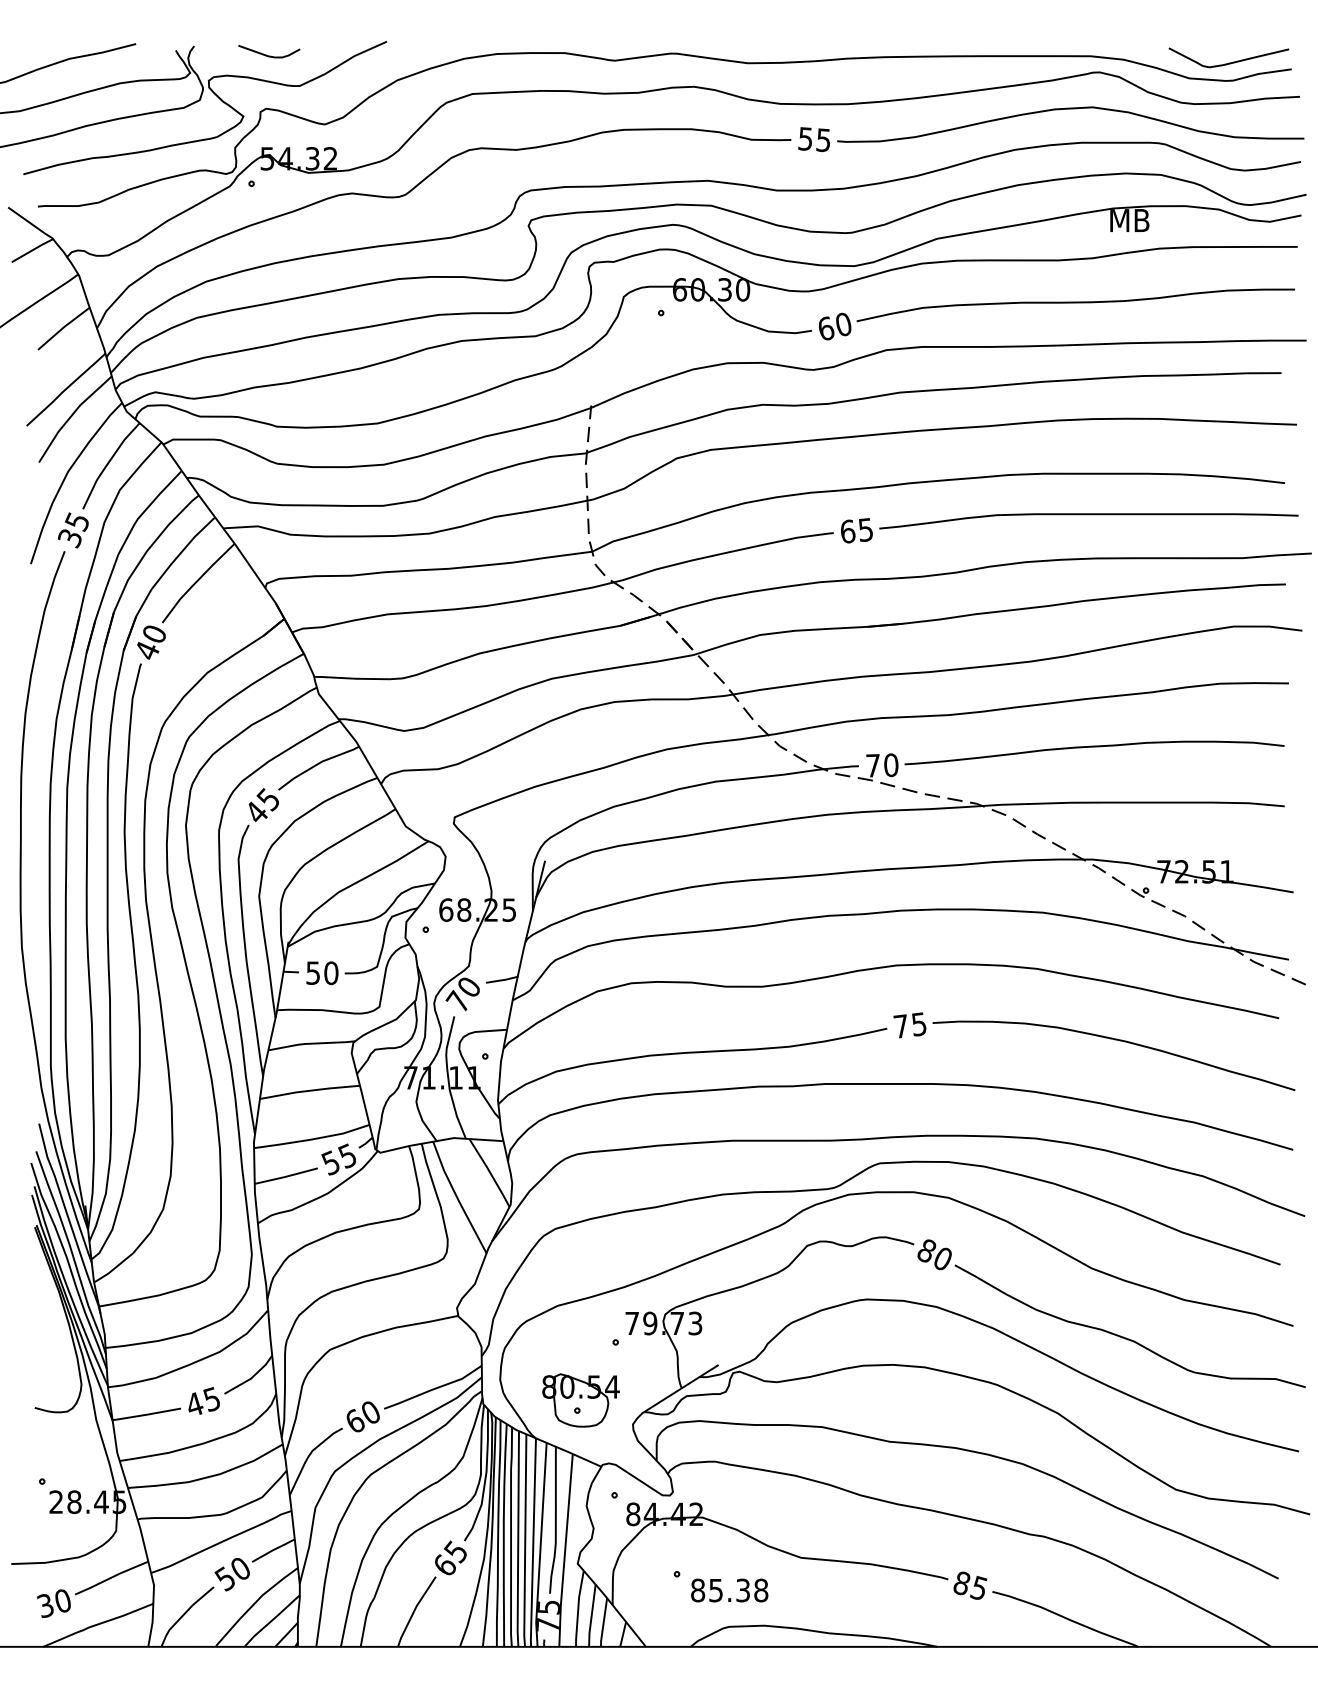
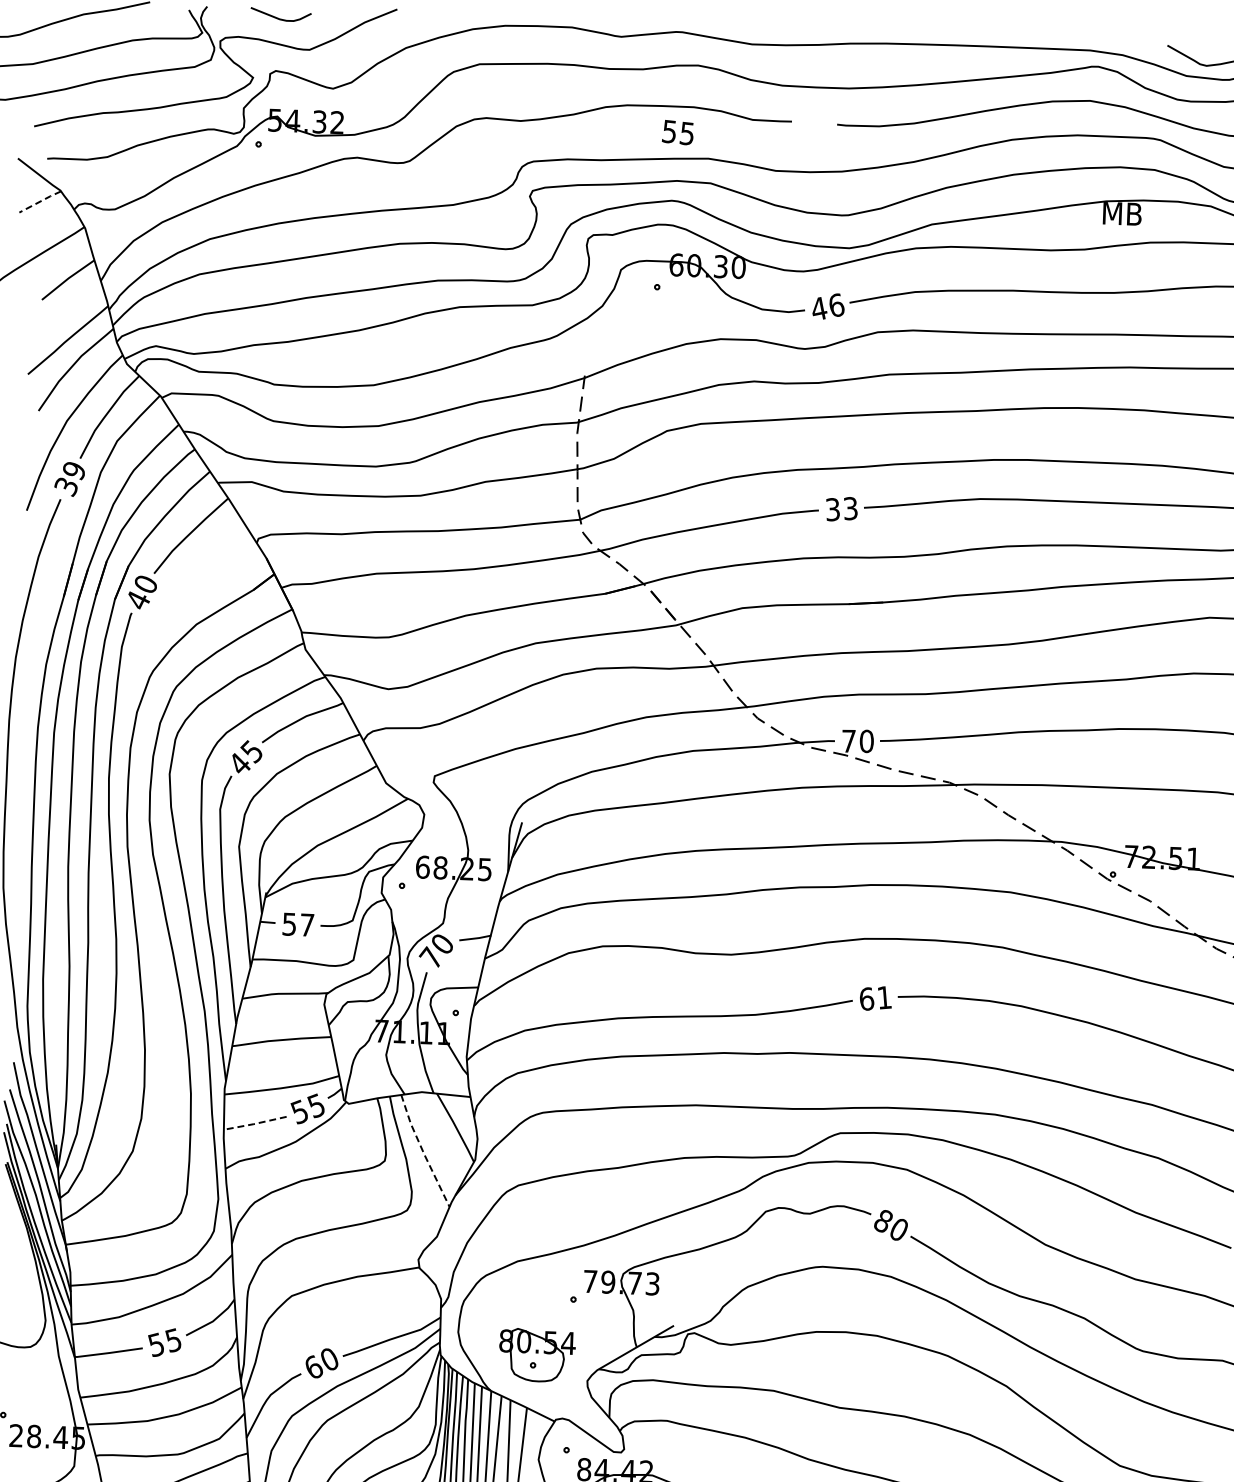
text: (813, 139) -> (677, 132), moved
line: (33, 249) -> (41, 200), solid -> dashed
text: (835, 326) -> (828, 307), 60 -> 46
text: (76, 521) -> (73, 470), 35 -> 39
text: (856, 530) -> (841, 508), 65 -> 33
text: (331, 973) -> (307, 925), 50 -> 57
text: (909, 1025) -> (874, 998), 75 -> 61
line: (285, 1176) -> (254, 1123), solid -> dashed
line: (457, 1199) -> (423, 1152), solid -> dashed
text: (194, 1404) -> (156, 1344), 45 -> 55

